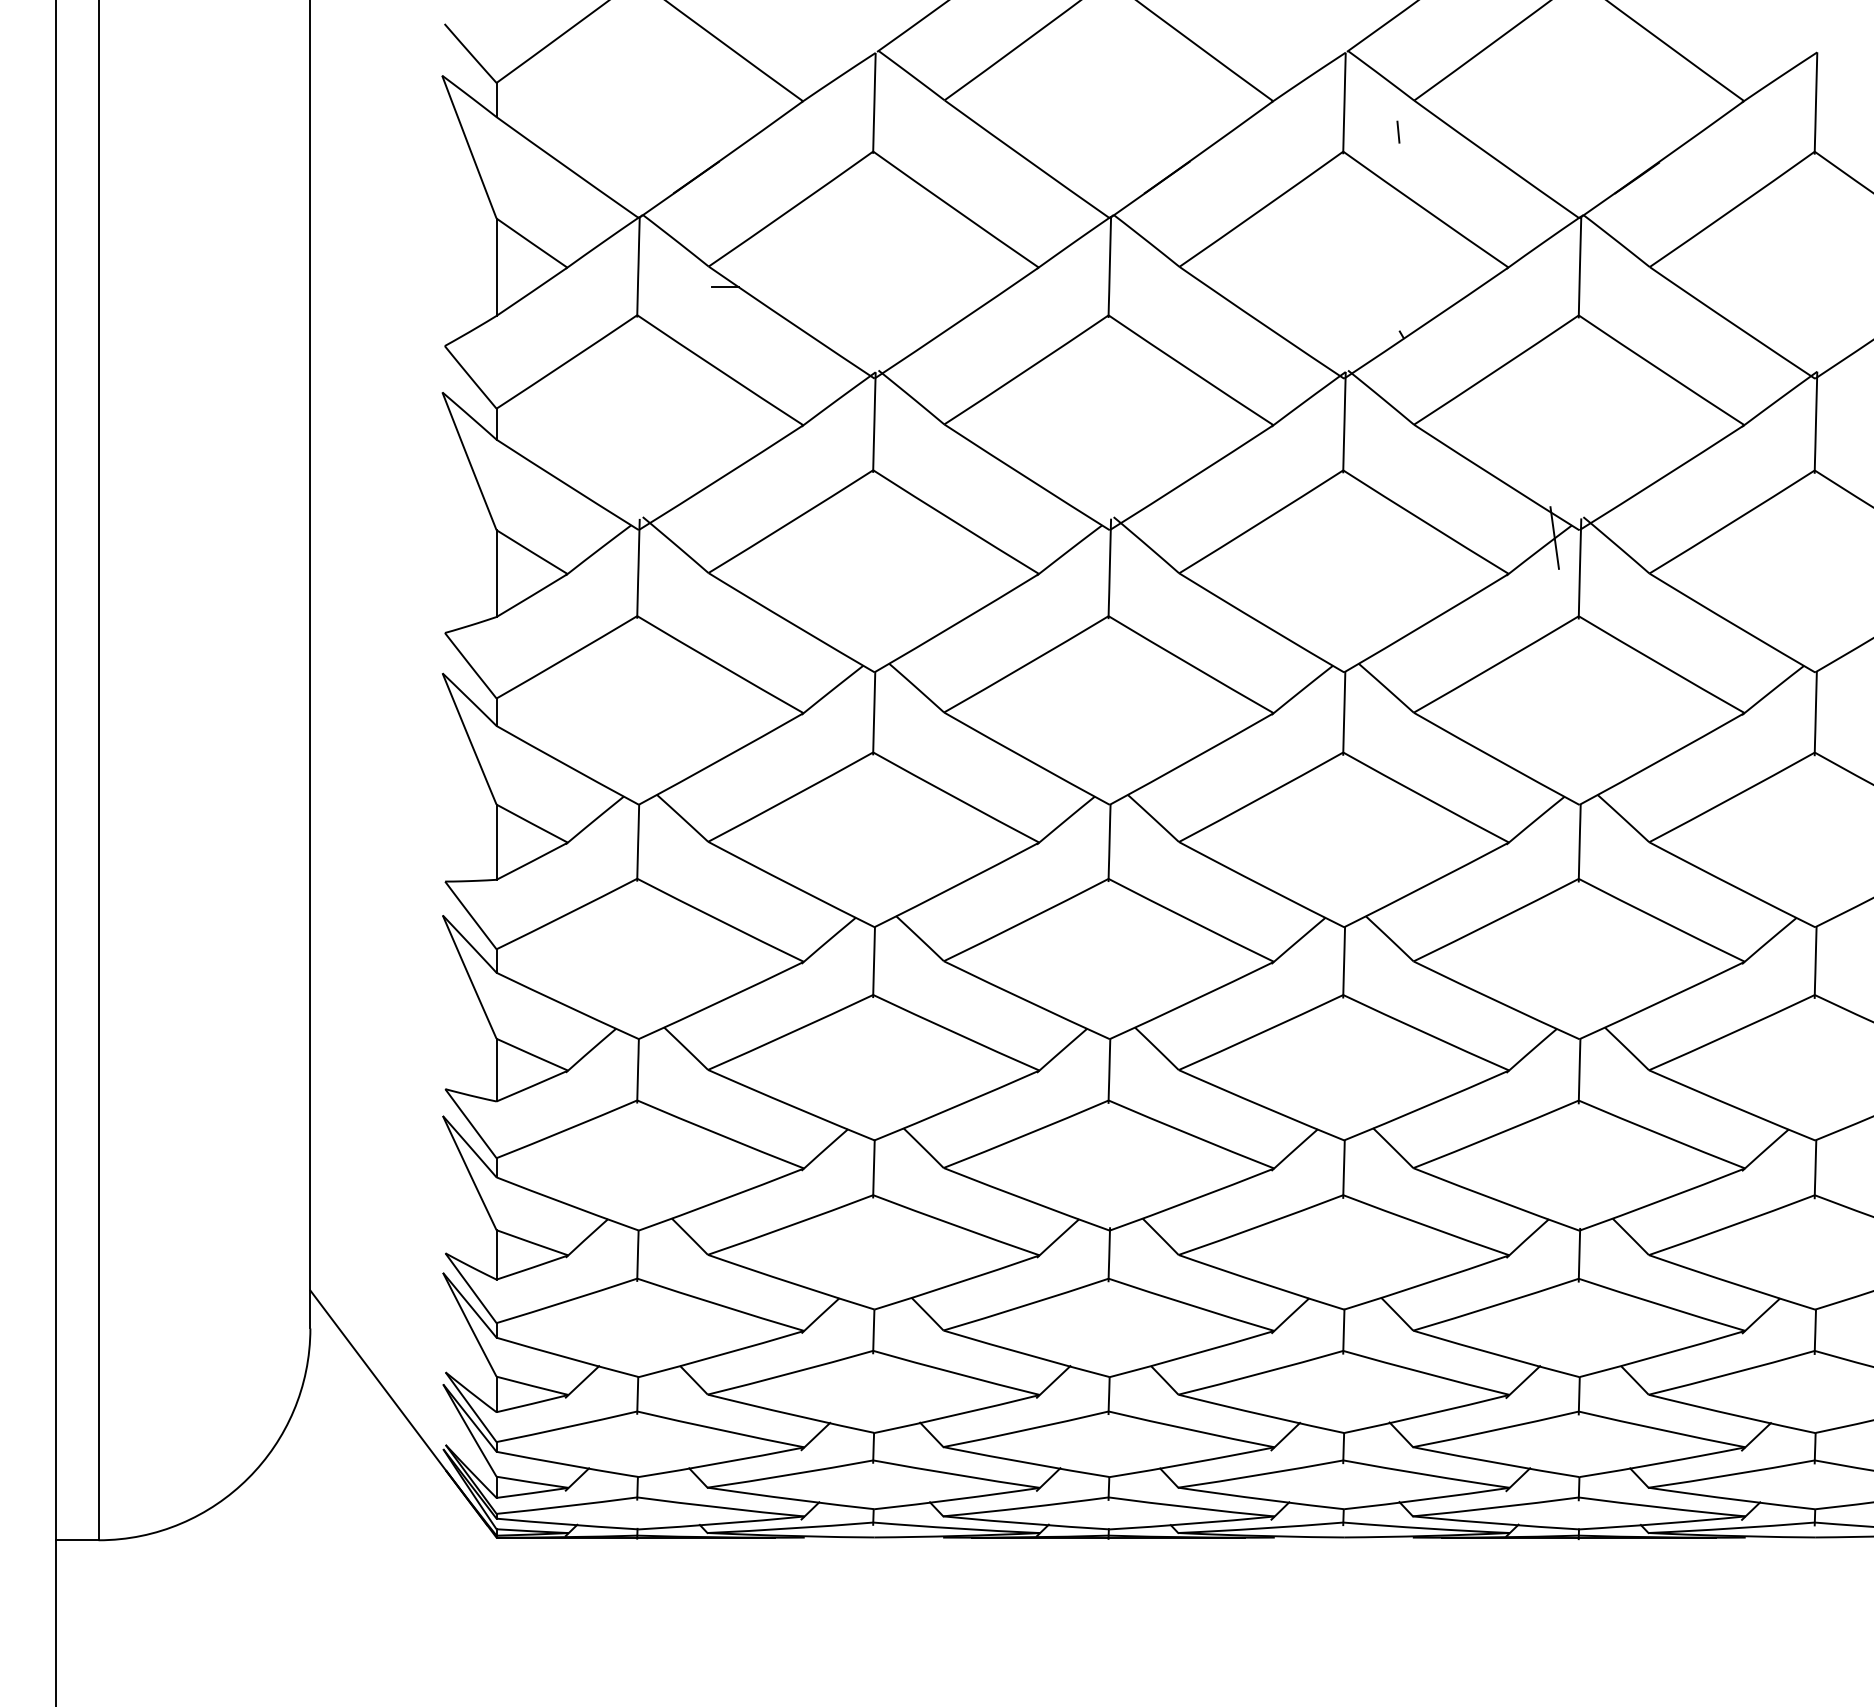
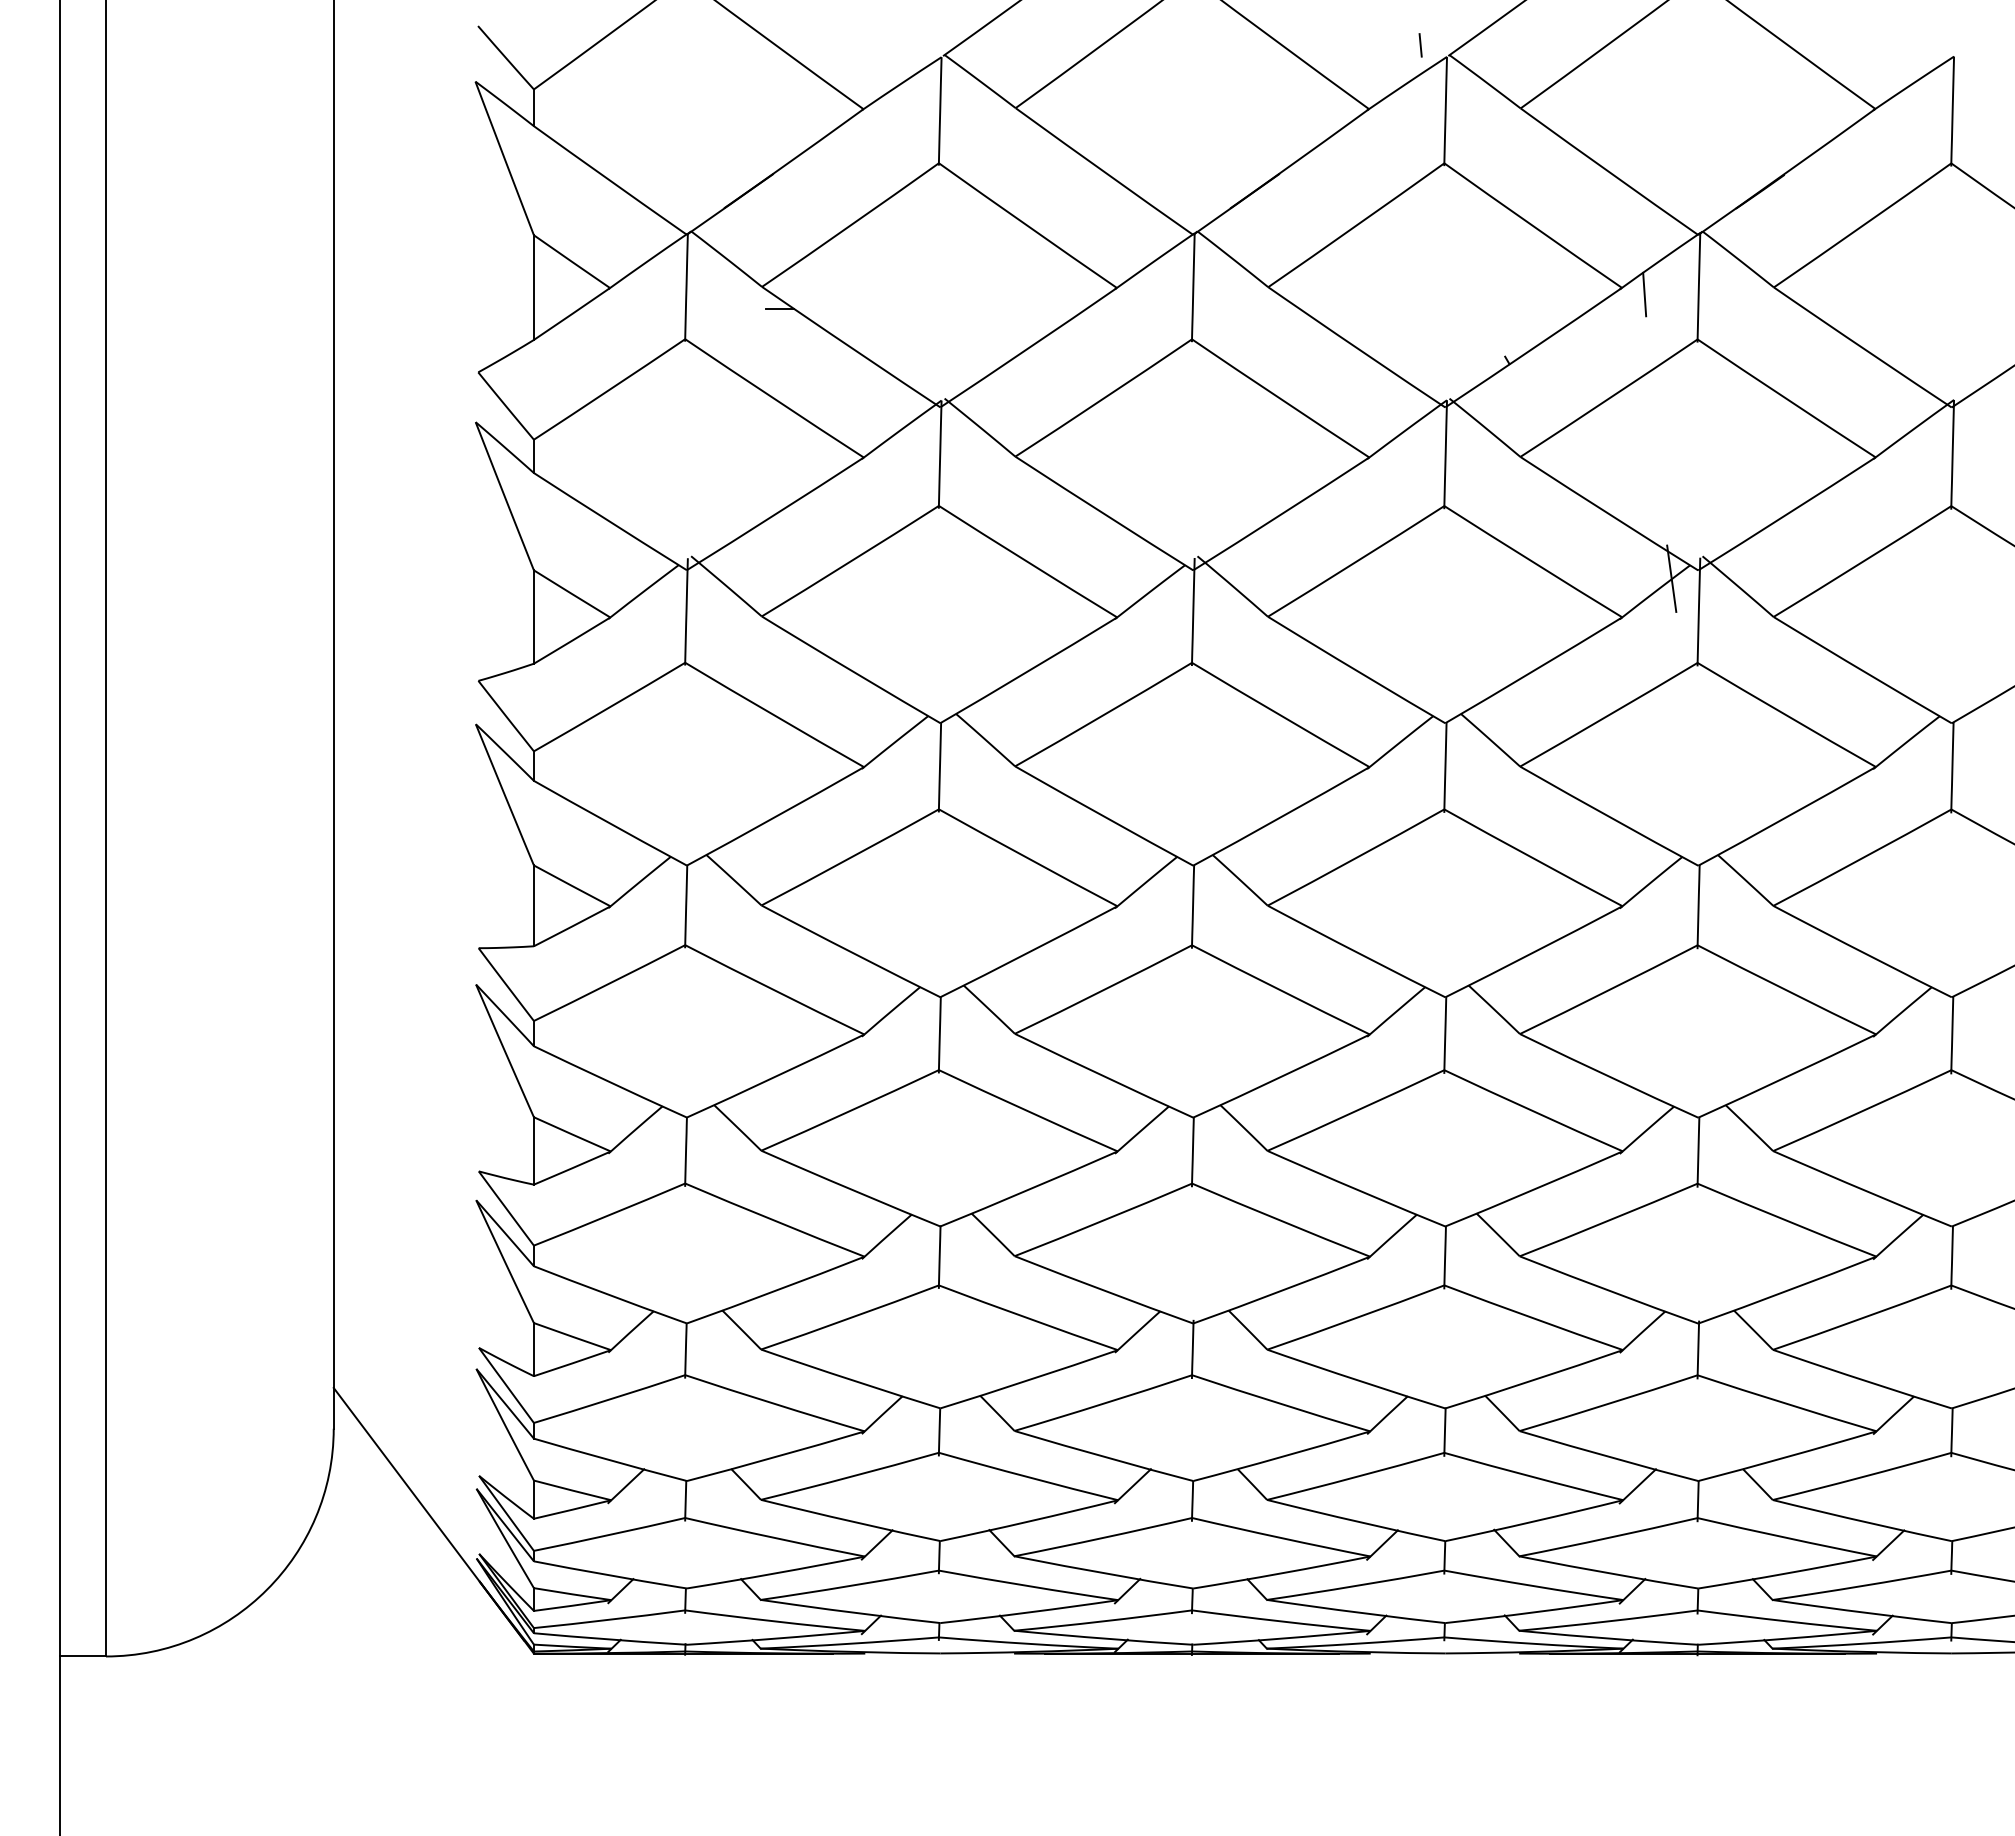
line: (1398, 132) -> (1420, 45), moved
line: (1529, 273) -> (1644, 294), added

